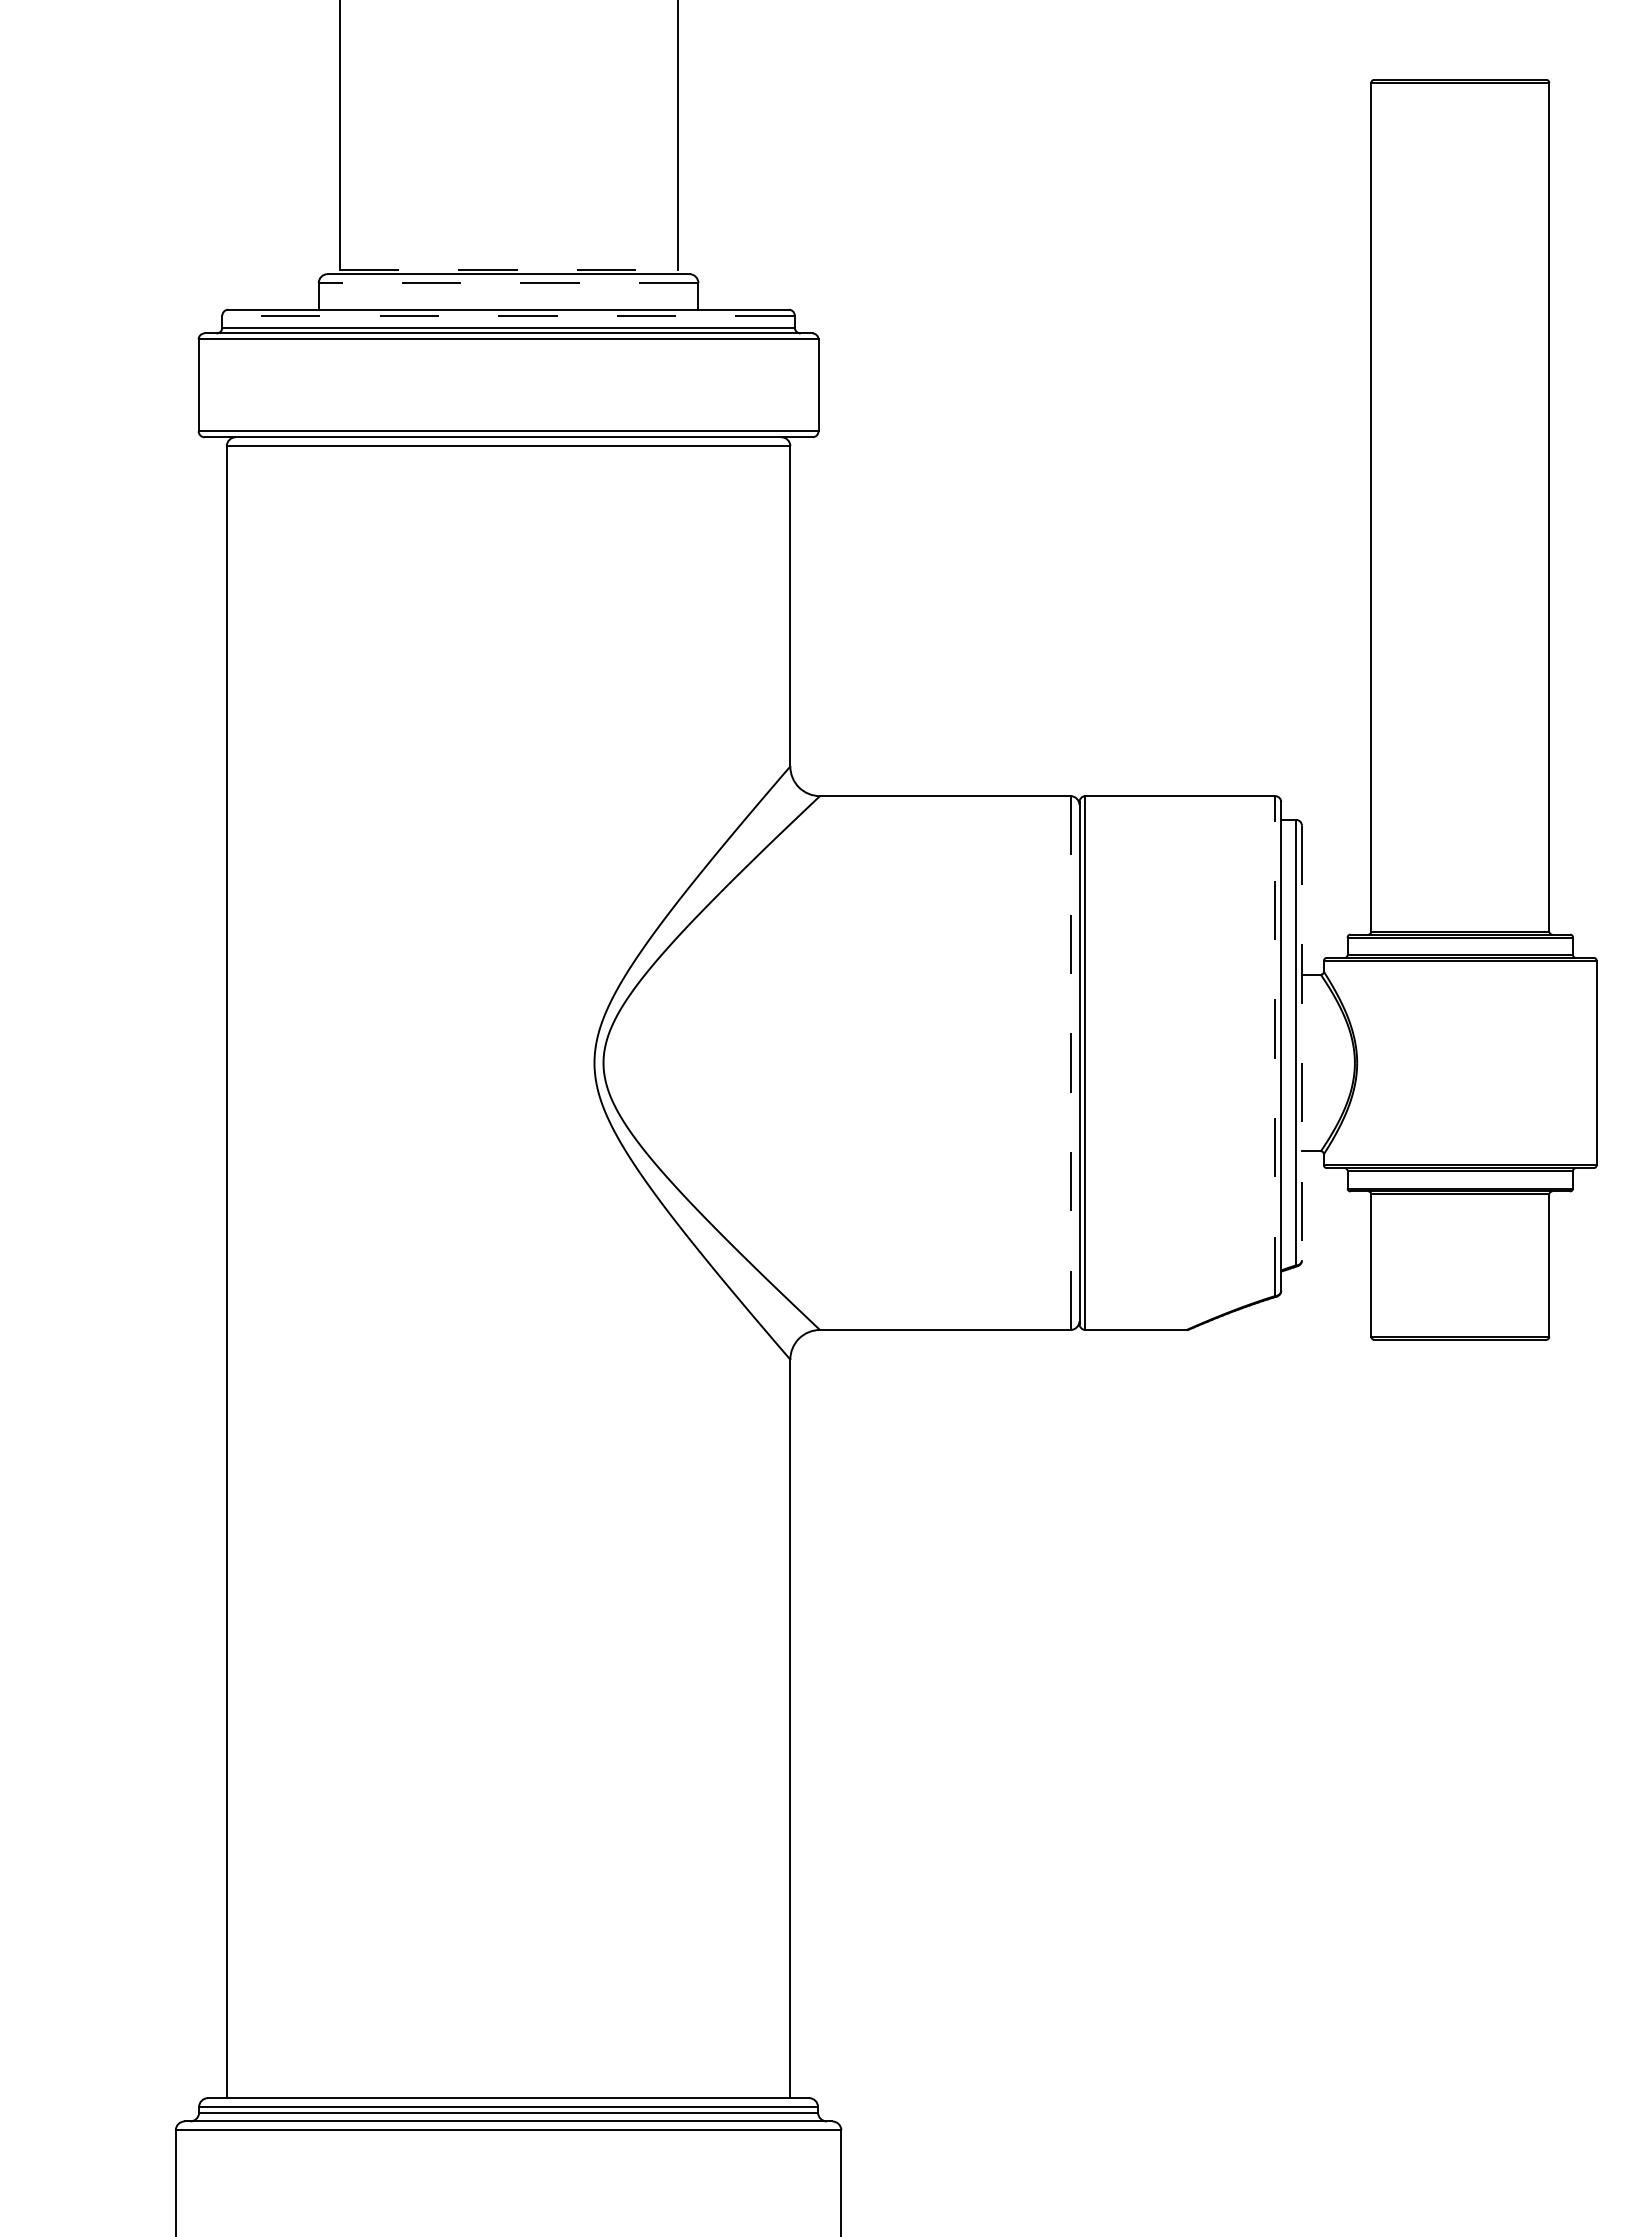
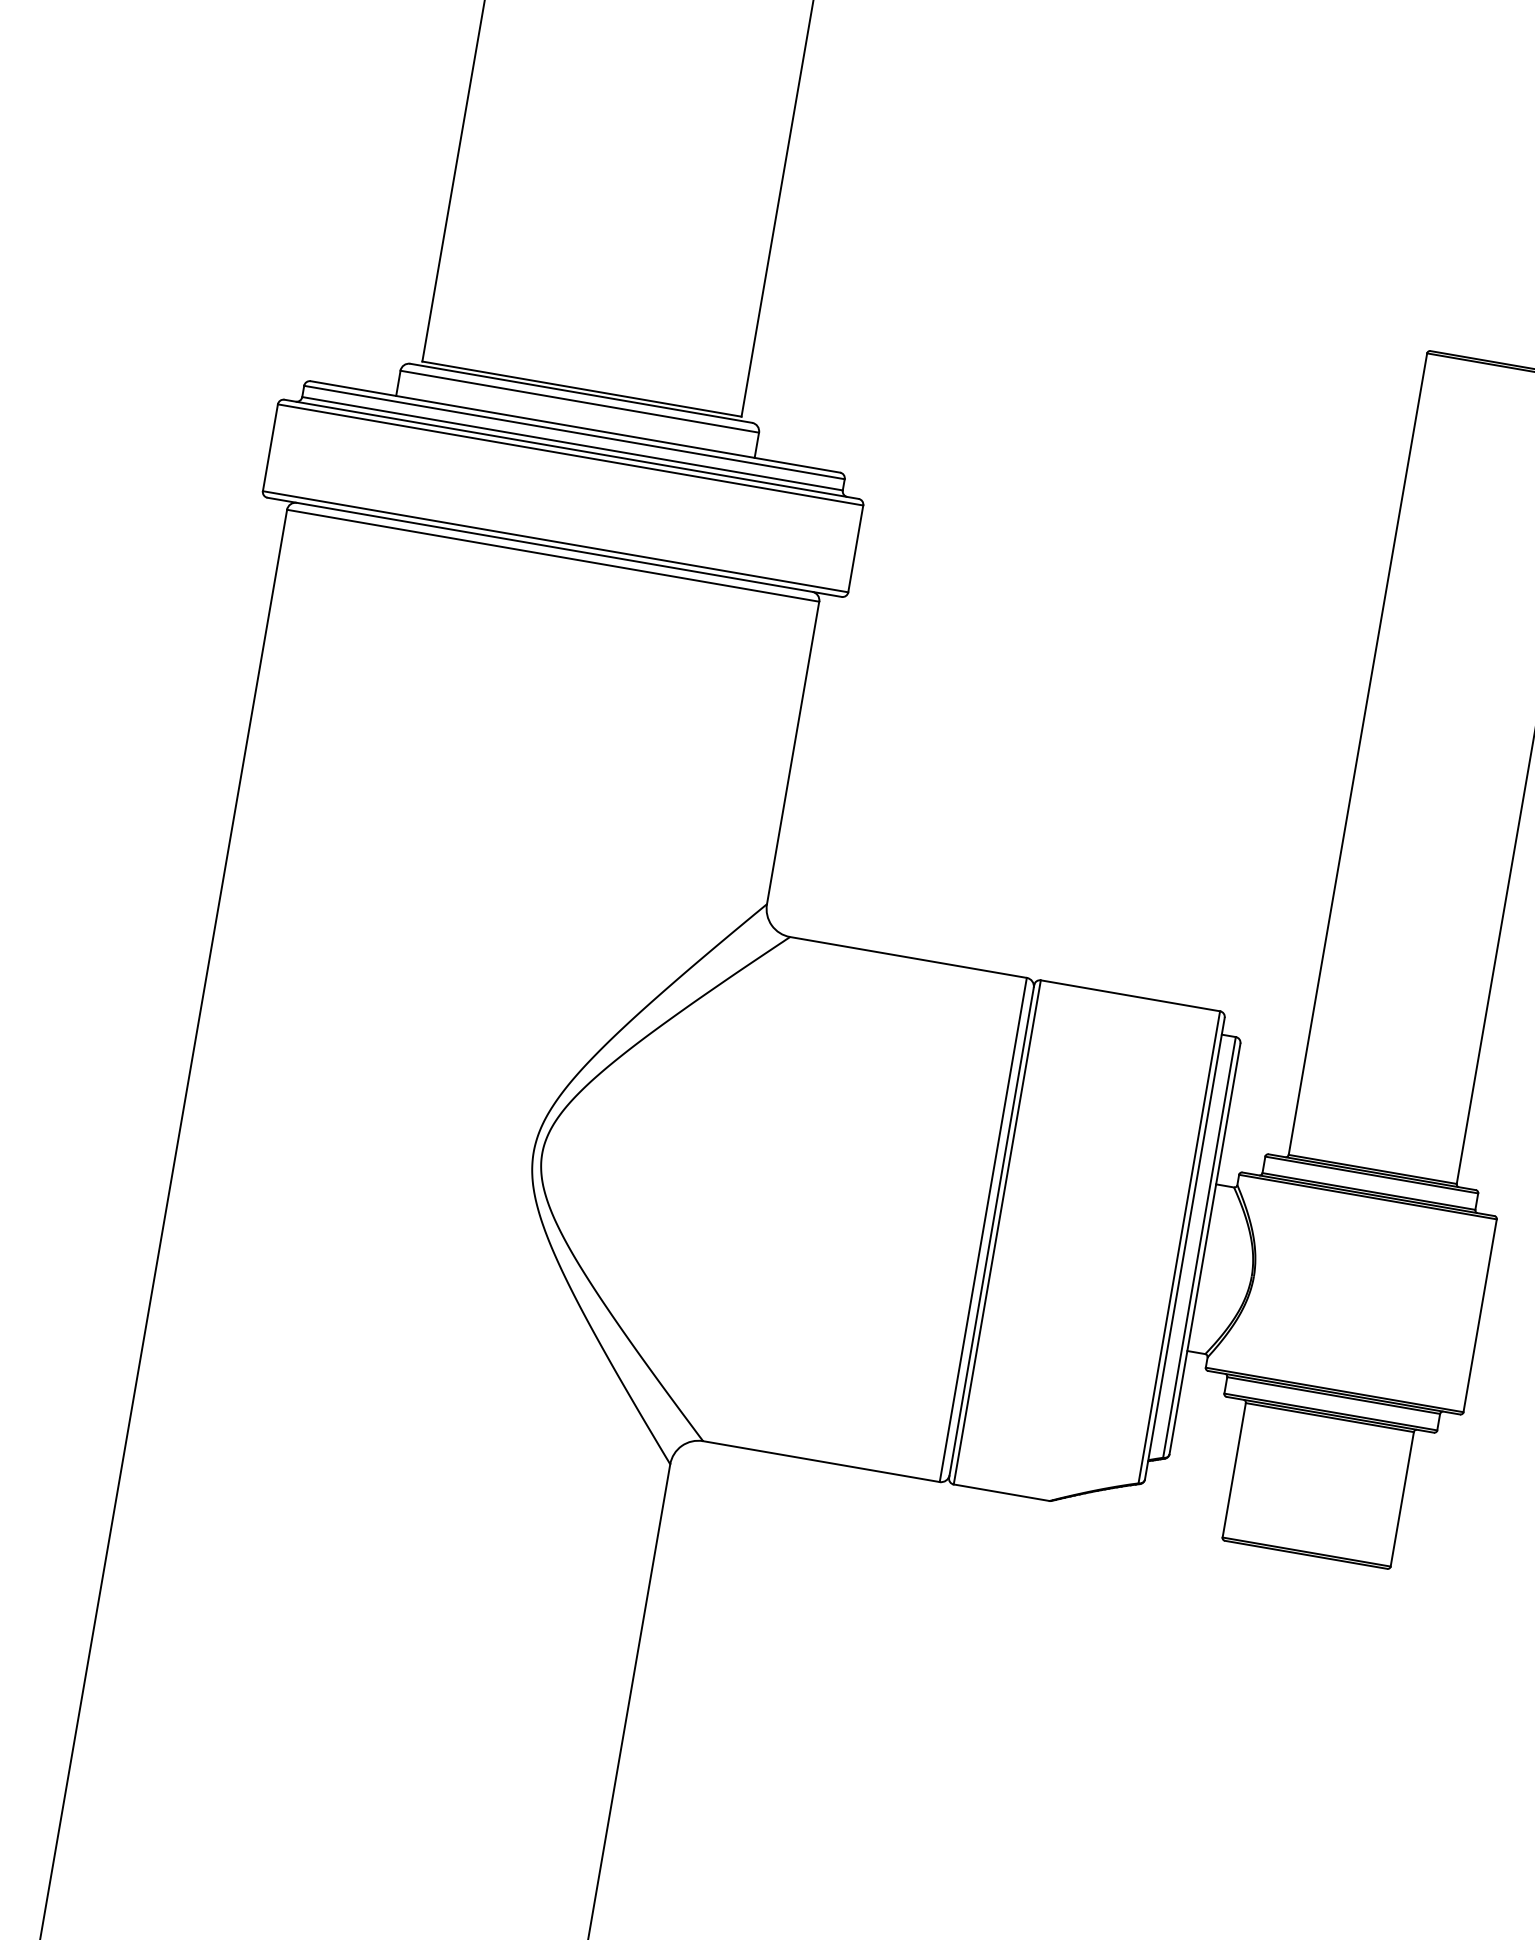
line: (508, 269) -> (581, 388), dashed -> solid
line: (508, 283) -> (579, 402), dashed -> solid
line: (508, 315) -> (574, 432), dashed -> solid
line: (1301, 1043) -> (1204, 1249), dashed -> solid
line: (1275, 1046) -> (1179, 1247), dashed -> solid
line: (1070, 1063) -> (983, 1230), dashed -> solid

